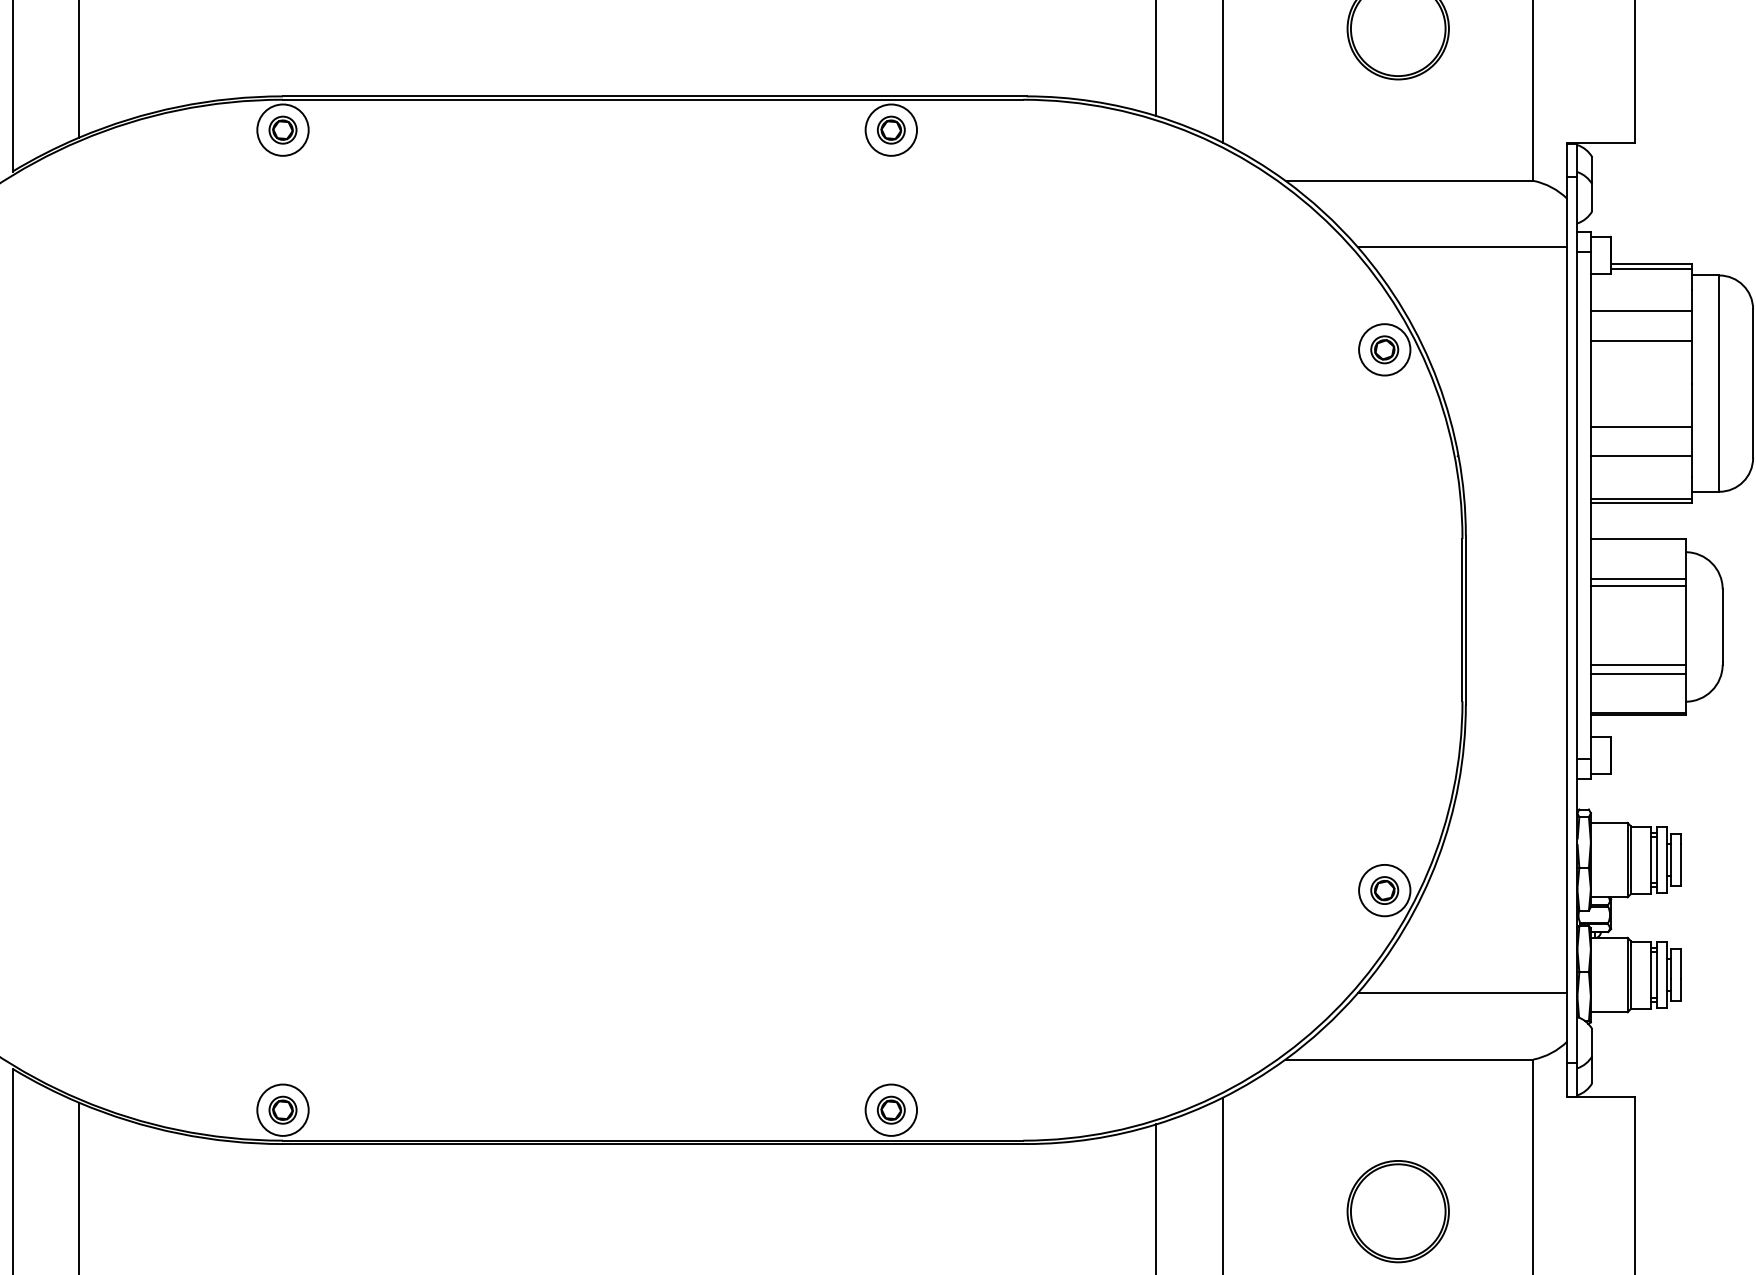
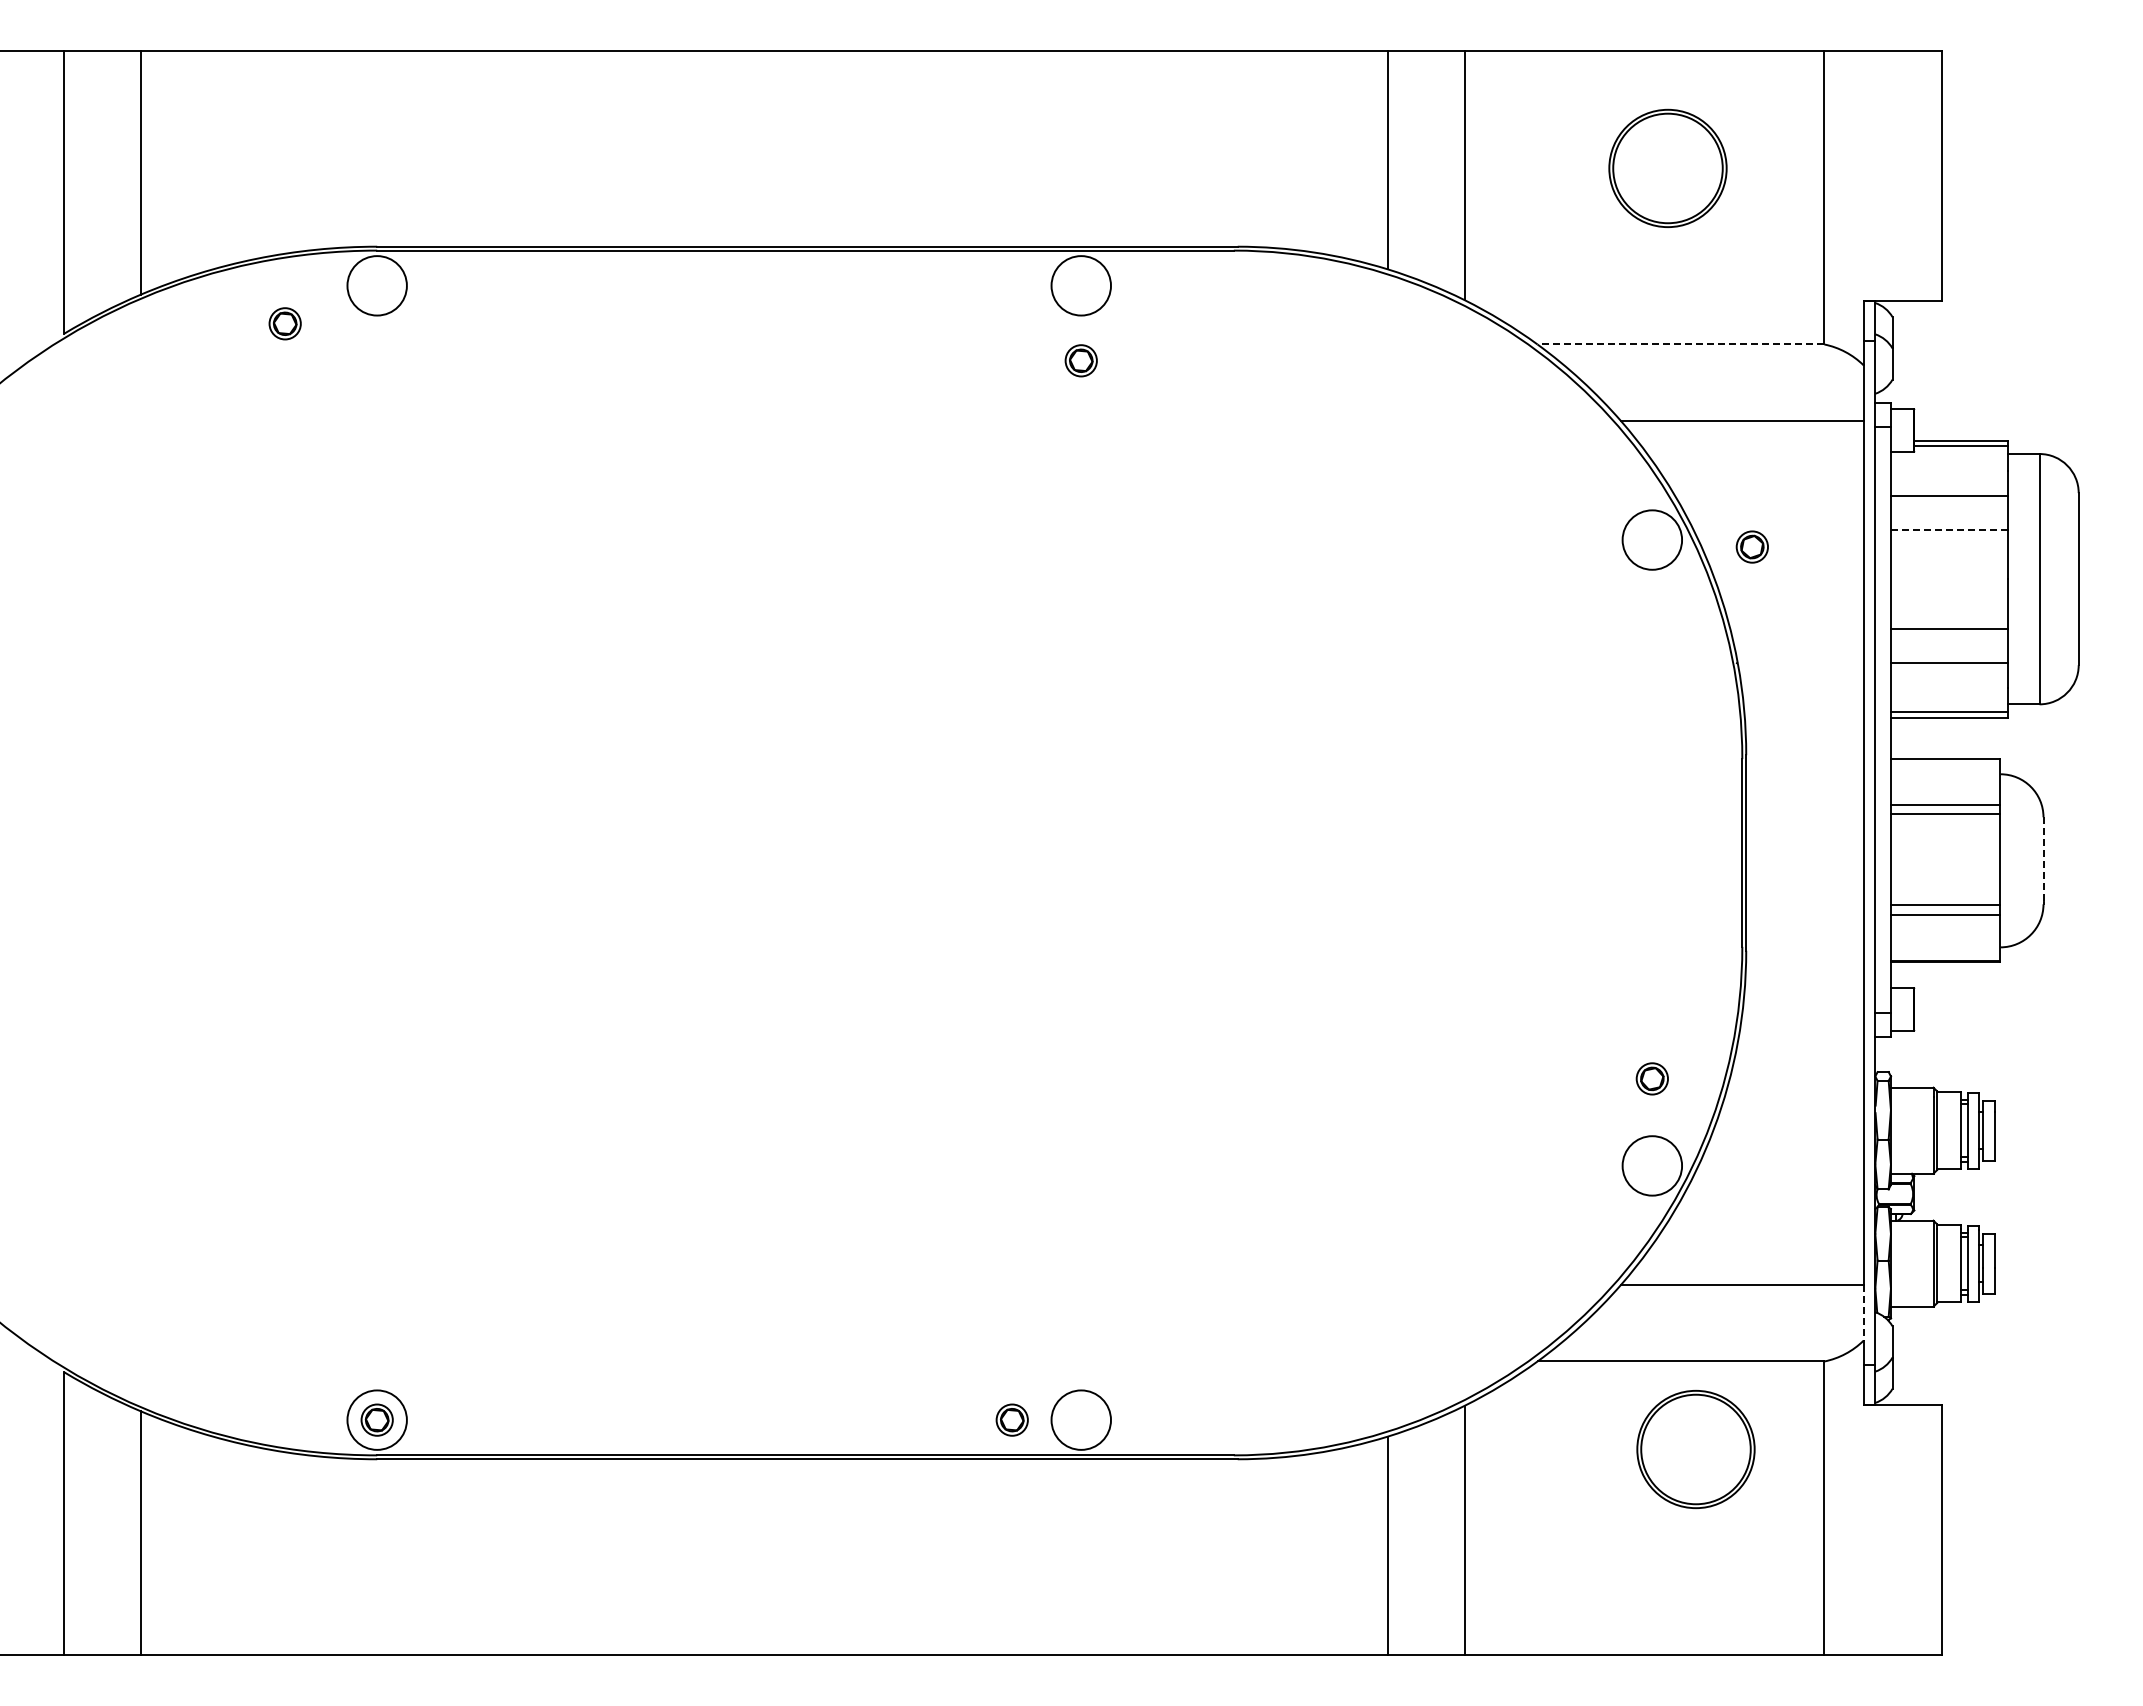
part: (282, 129) -> (284, 323), moved
part: (890, 129) -> (1080, 360), moved
line: (1409, 180) -> (1680, 344), solid -> dashed
line: (1641, 340) -> (1949, 529), solid -> dashed
part: (1384, 349) -> (1751, 546), moved
line: (1722, 626) -> (2043, 860), solid -> dashed
part: (1384, 890) -> (1651, 1078), moved
line: (1567, 1017) -> (1863, 1312), solid -> dashed
part: (890, 1109) -> (1011, 1419), moved
part: (1397, 1211) -> (1695, 1449), moved

